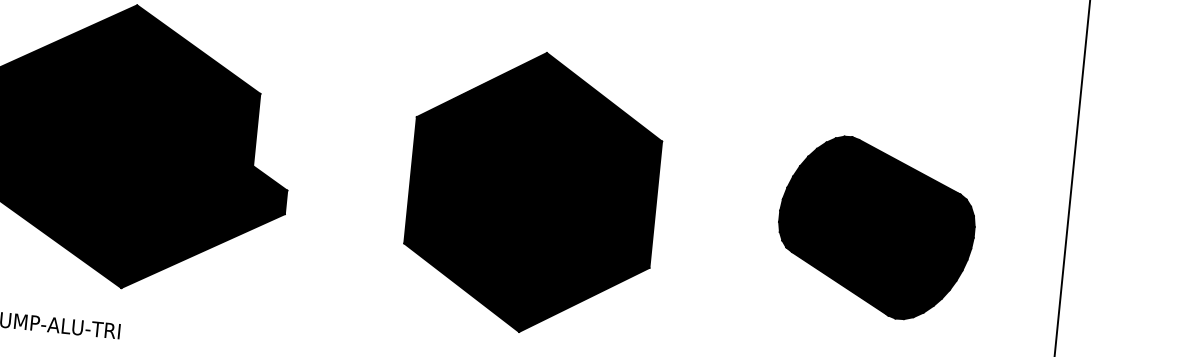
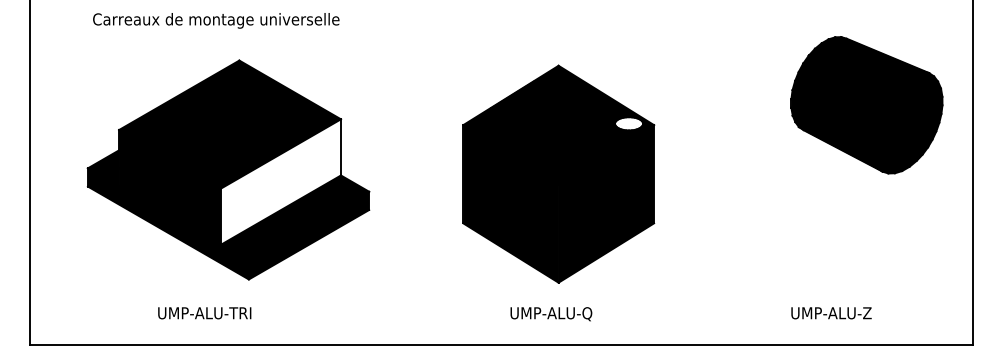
fill: (629, 136) -> (628, 123), removed
fill: (174, 166) -> (280, 181), removed
part: (876, 228) -> (866, 105), moved

